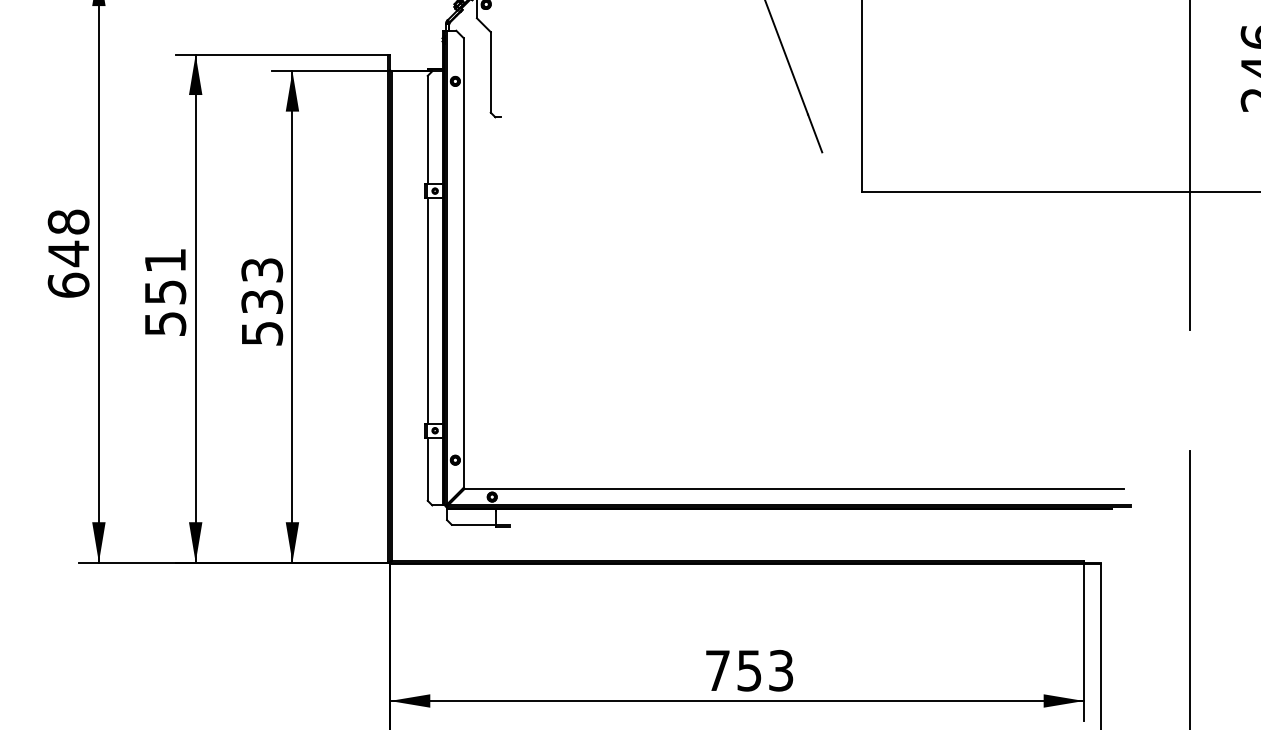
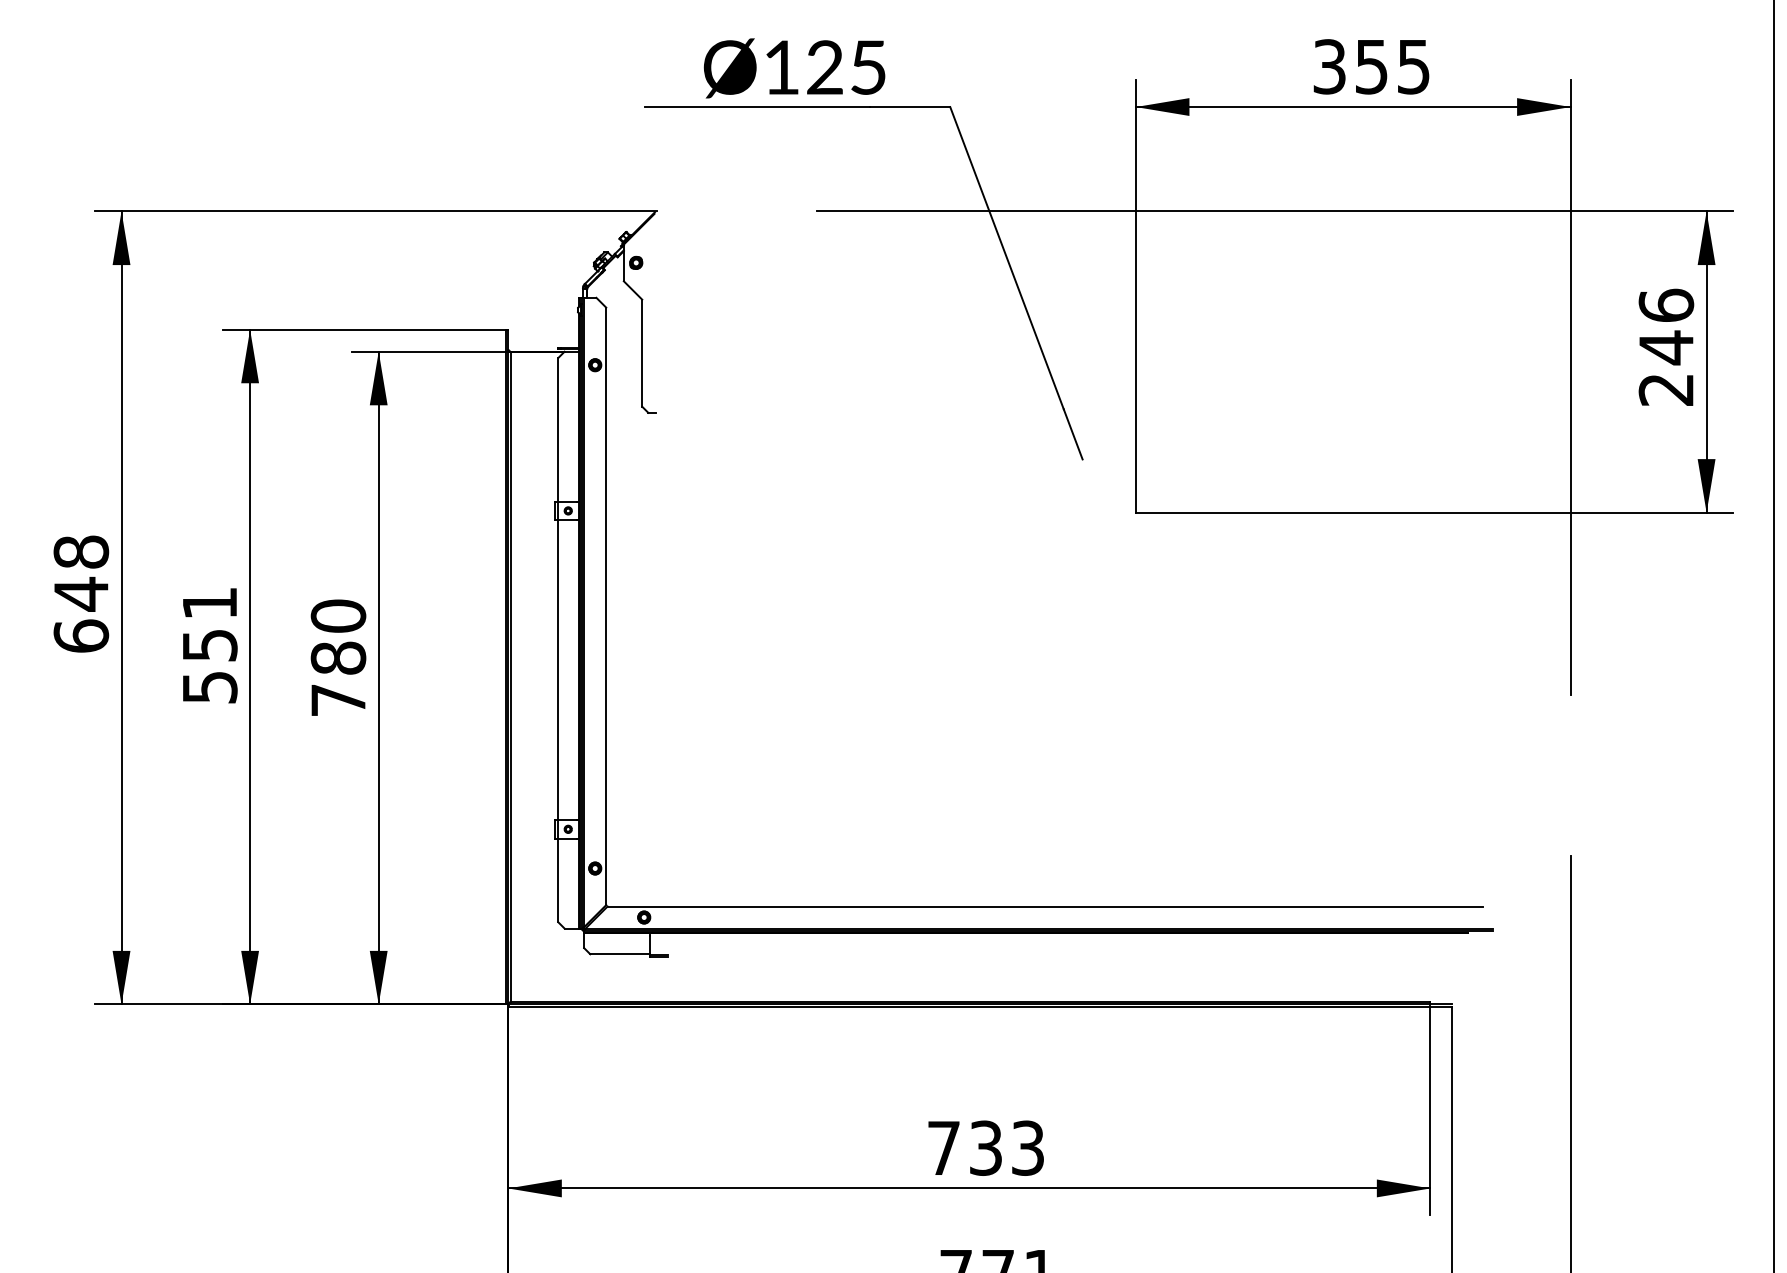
text: (262, 301) -> (338, 657), 533 -> 780
text: (749, 670) -> (985, 1147), 753 -> 733

